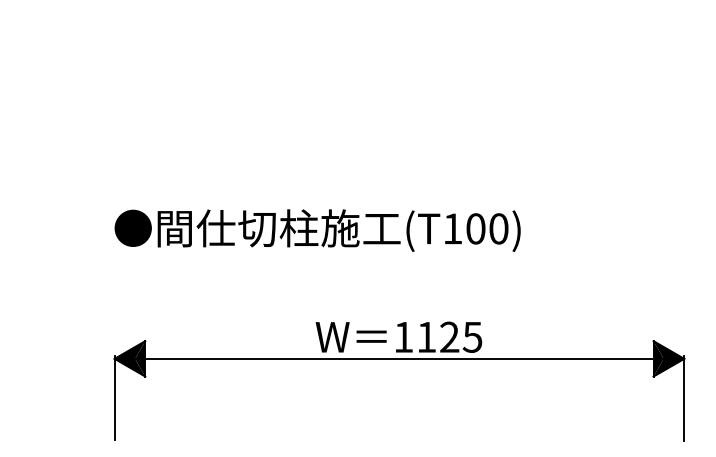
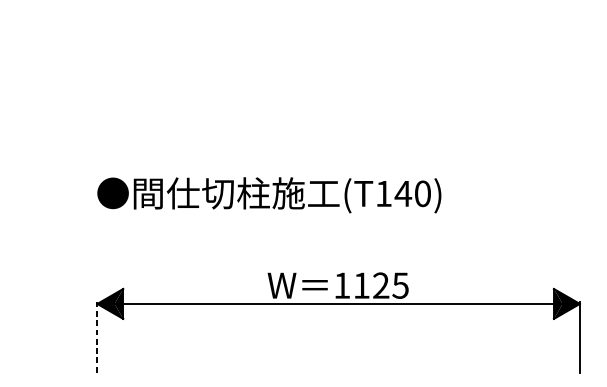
text: (475, 228) -> (403, 193), (T100) -> (T140)
line: (114, 398) -> (97, 337), solid -> dashed

